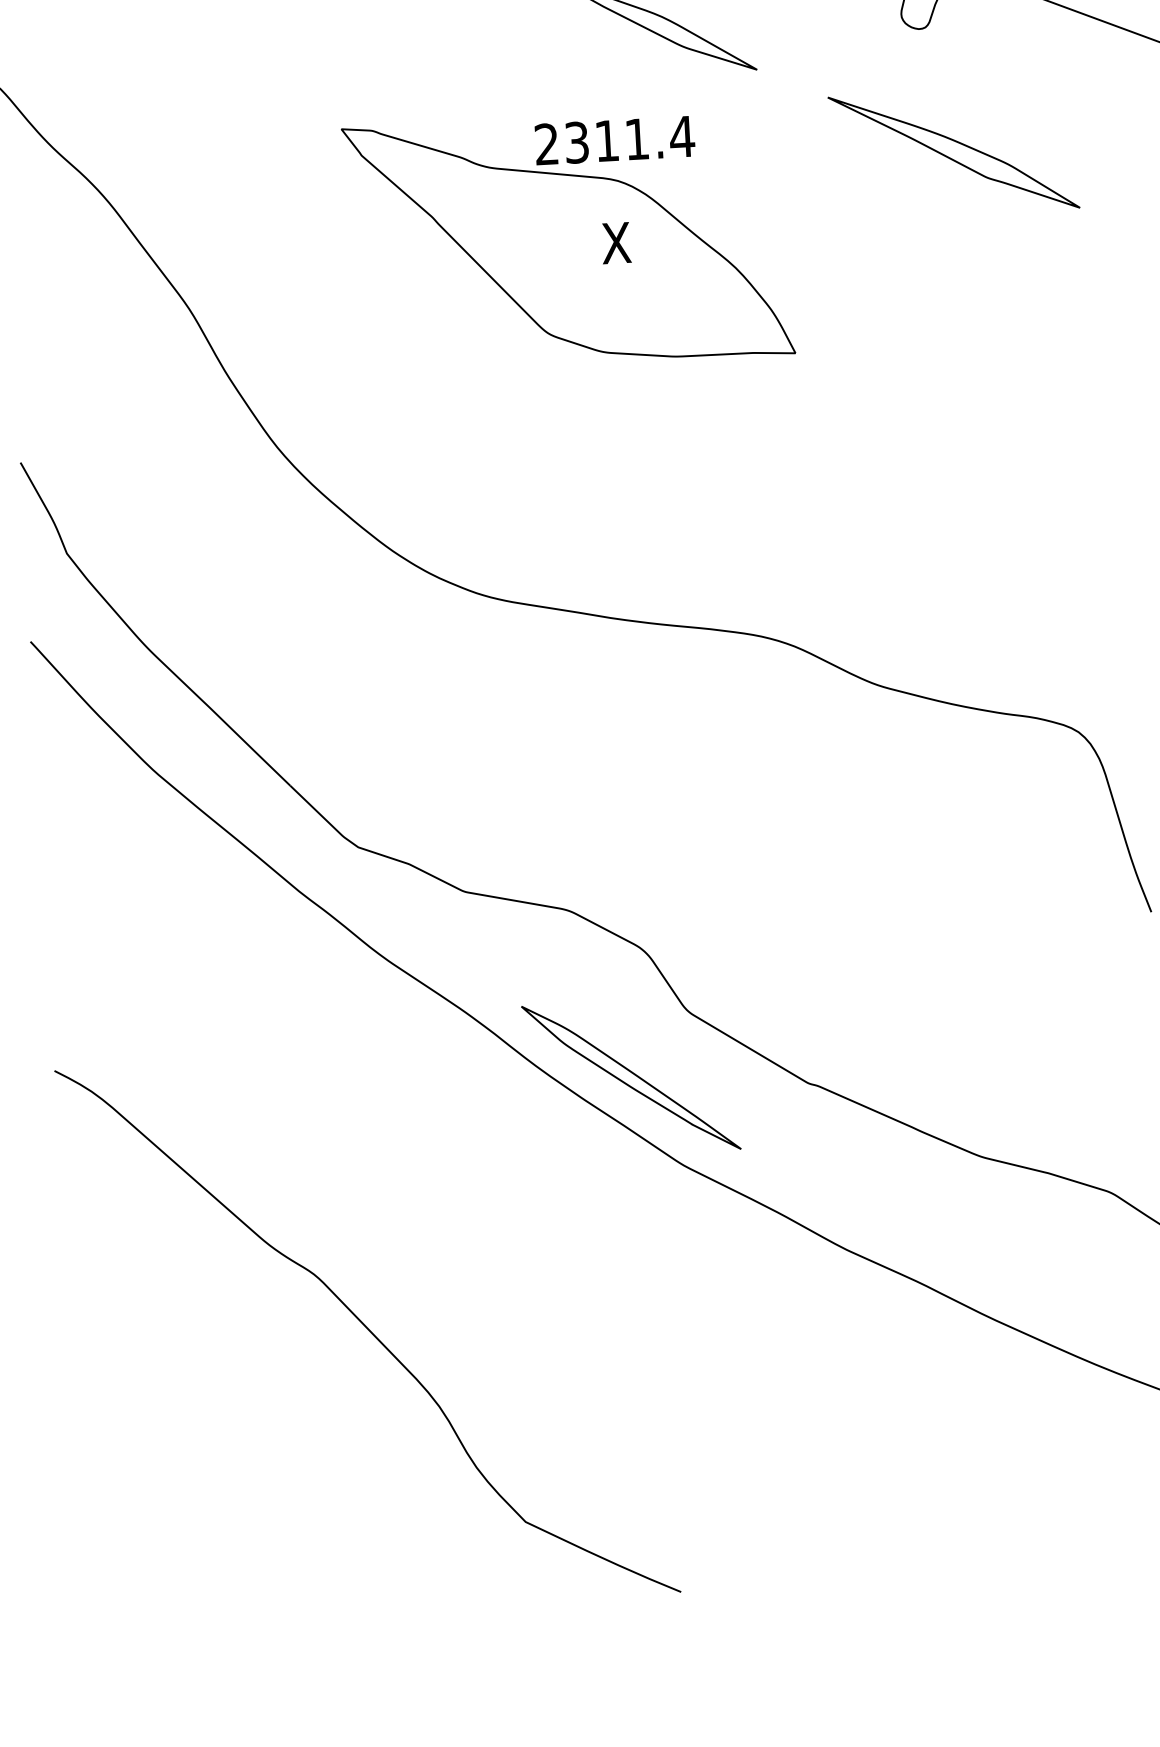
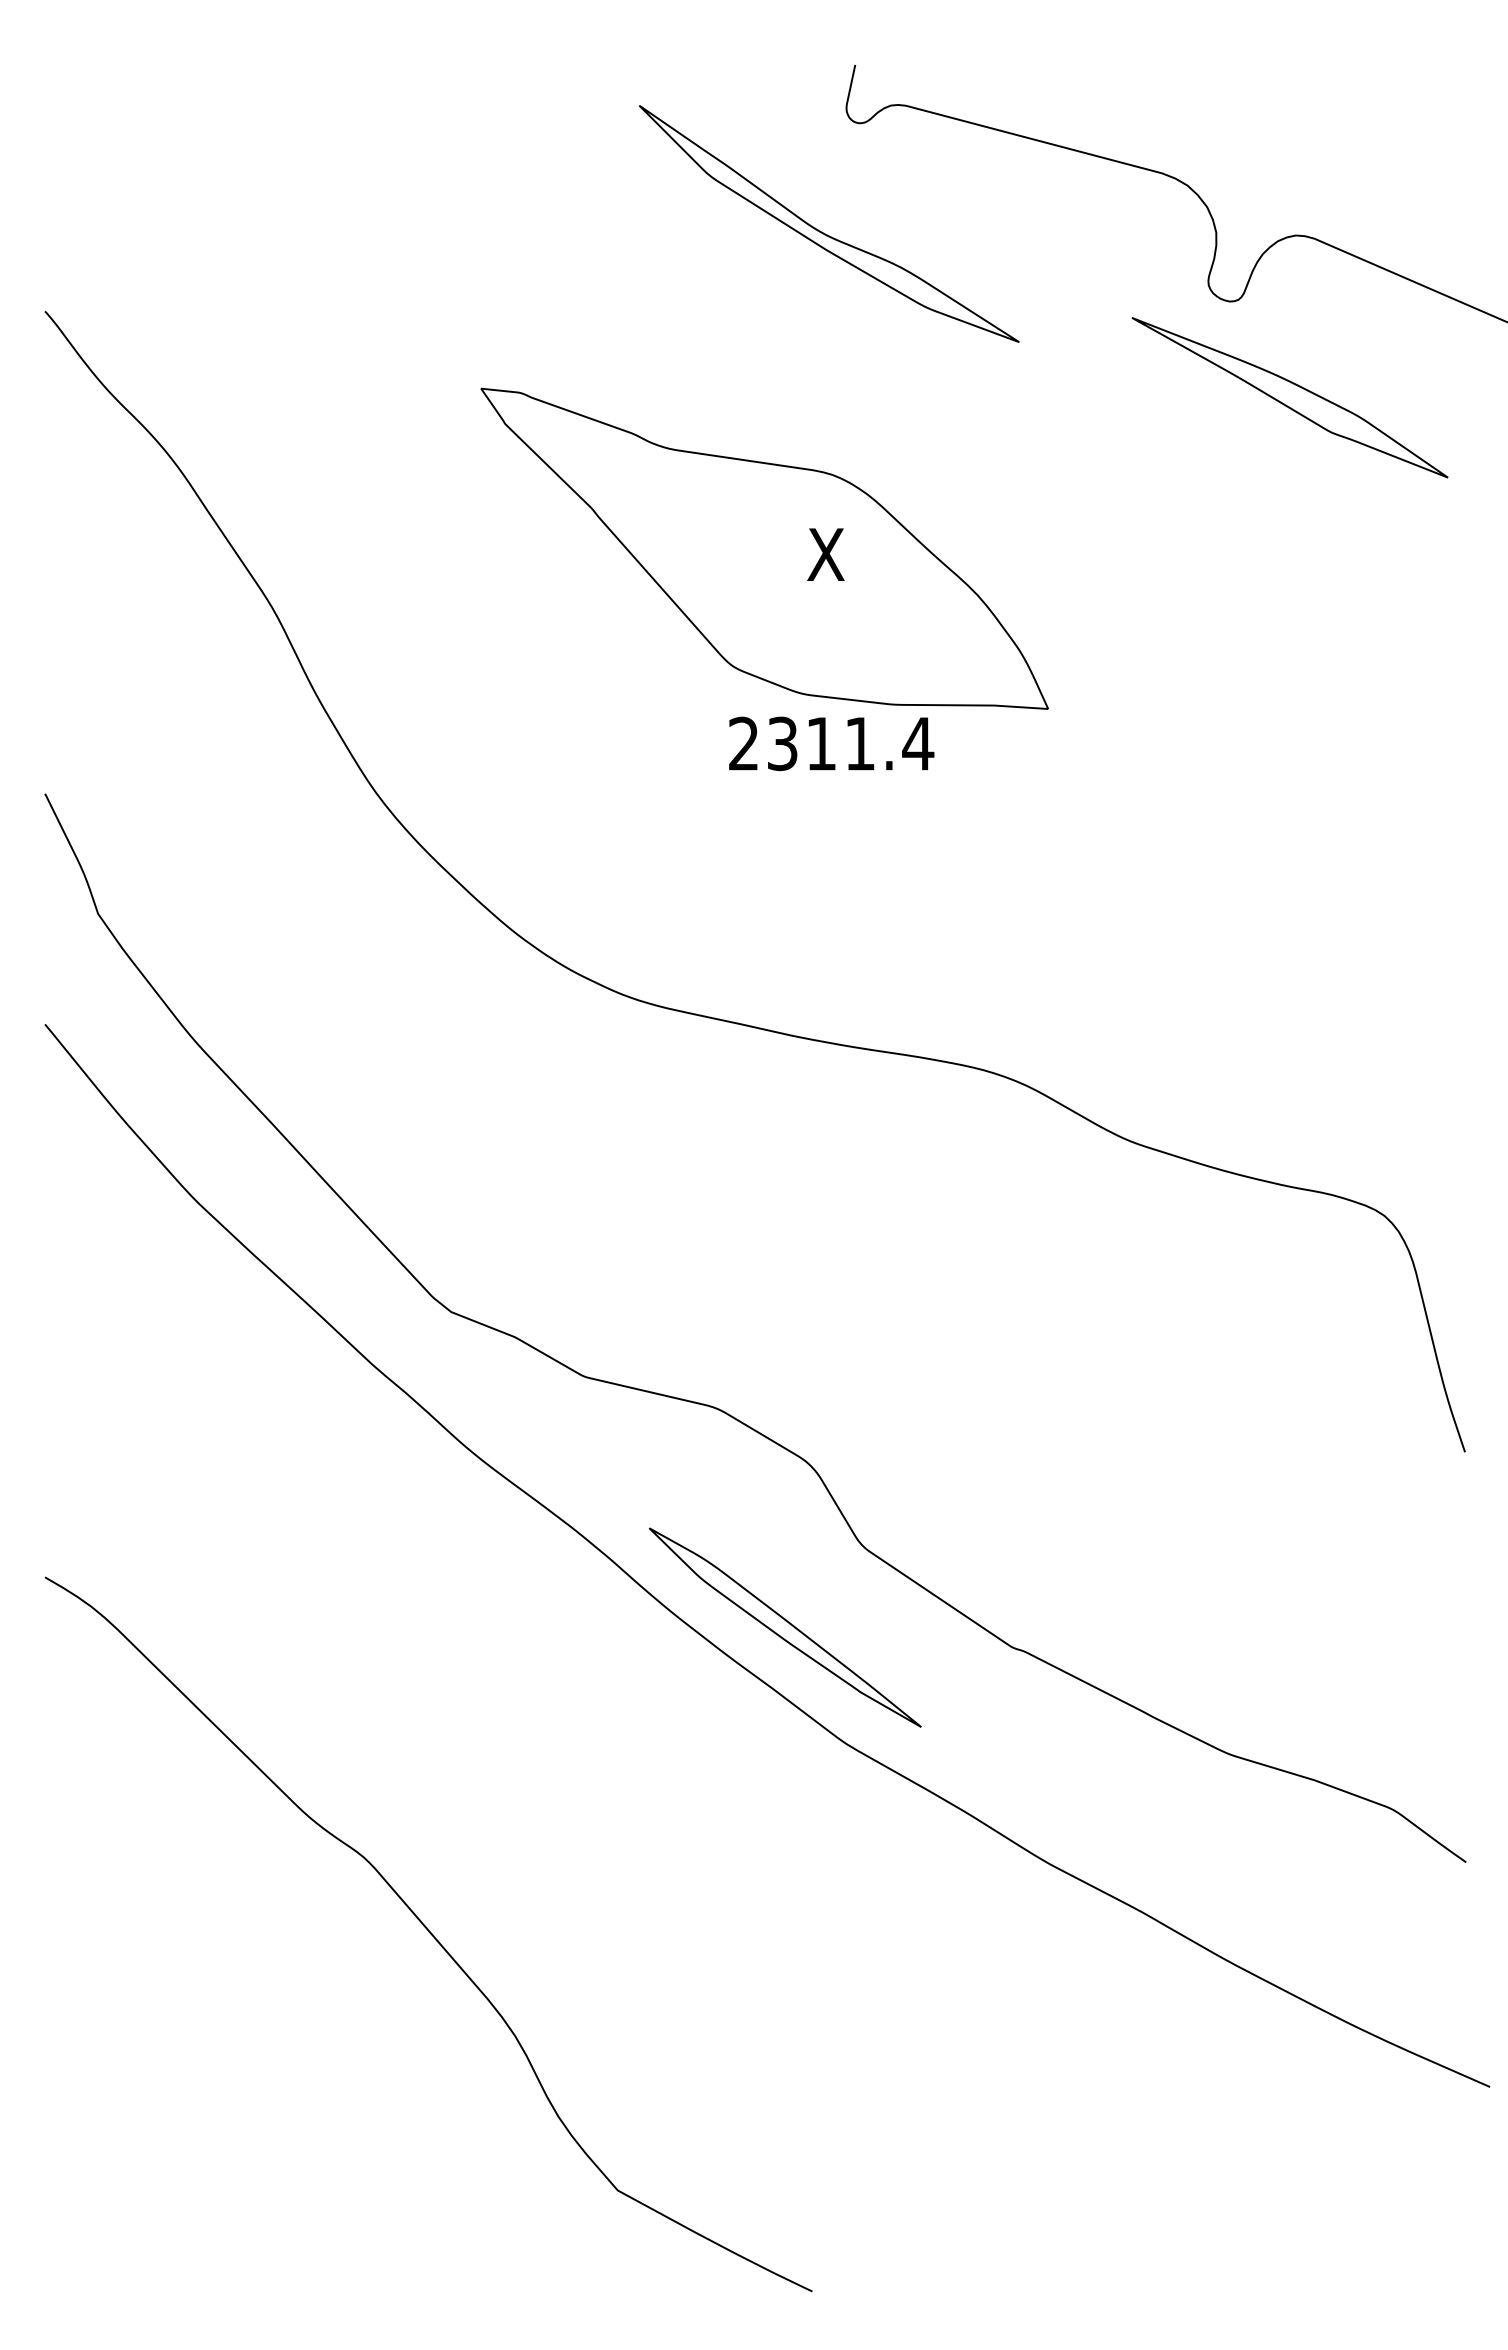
text: (614, 140) -> (831, 743), moved
part: (953, 152) -> (1289, 397), moved

